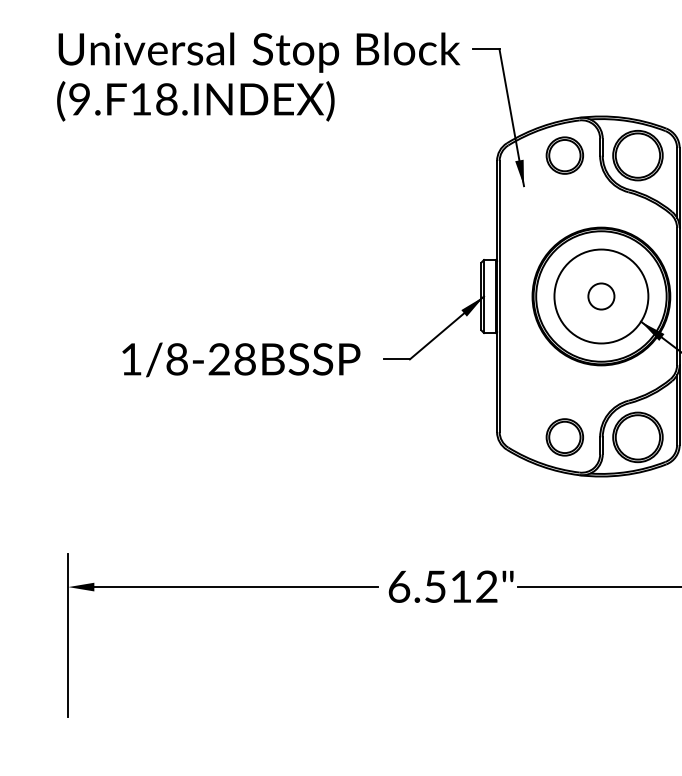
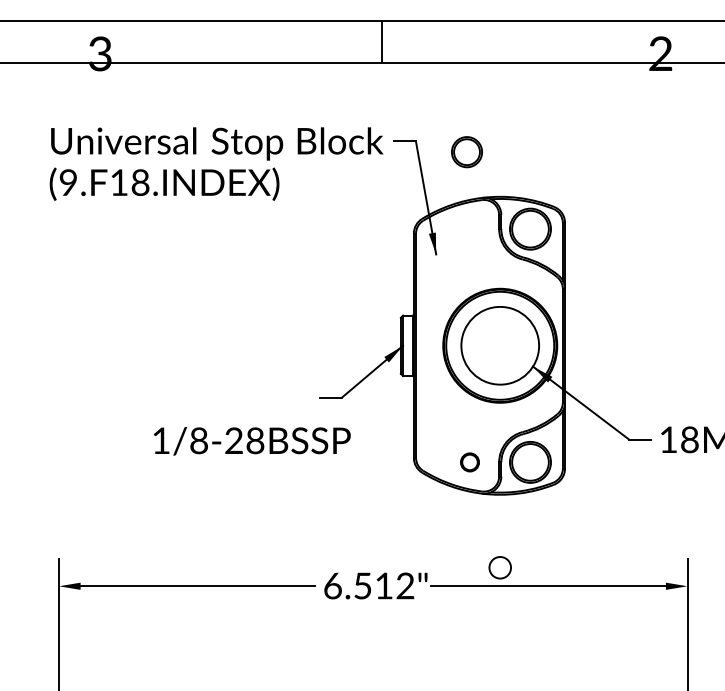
part: (564, 156) -> (466, 152), moved
circle: (600, 296) -> (499, 567), moved
text: (240, 360) -> (251, 441), moved
part: (564, 437) -> (469, 462), size x0.6

